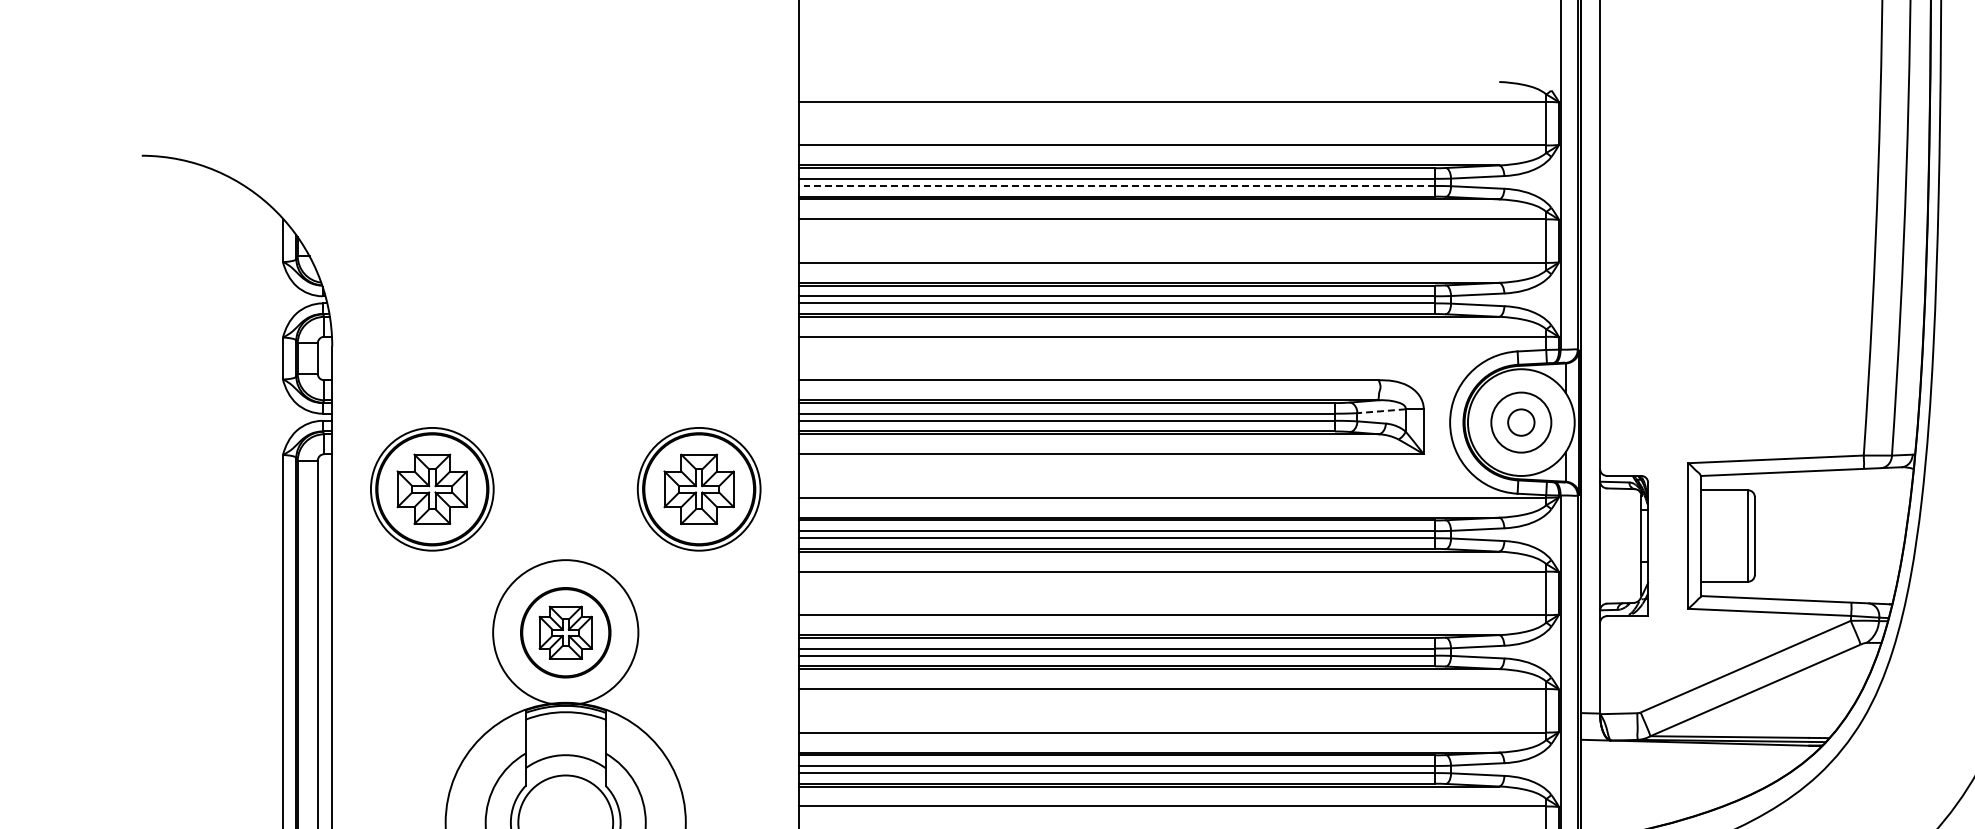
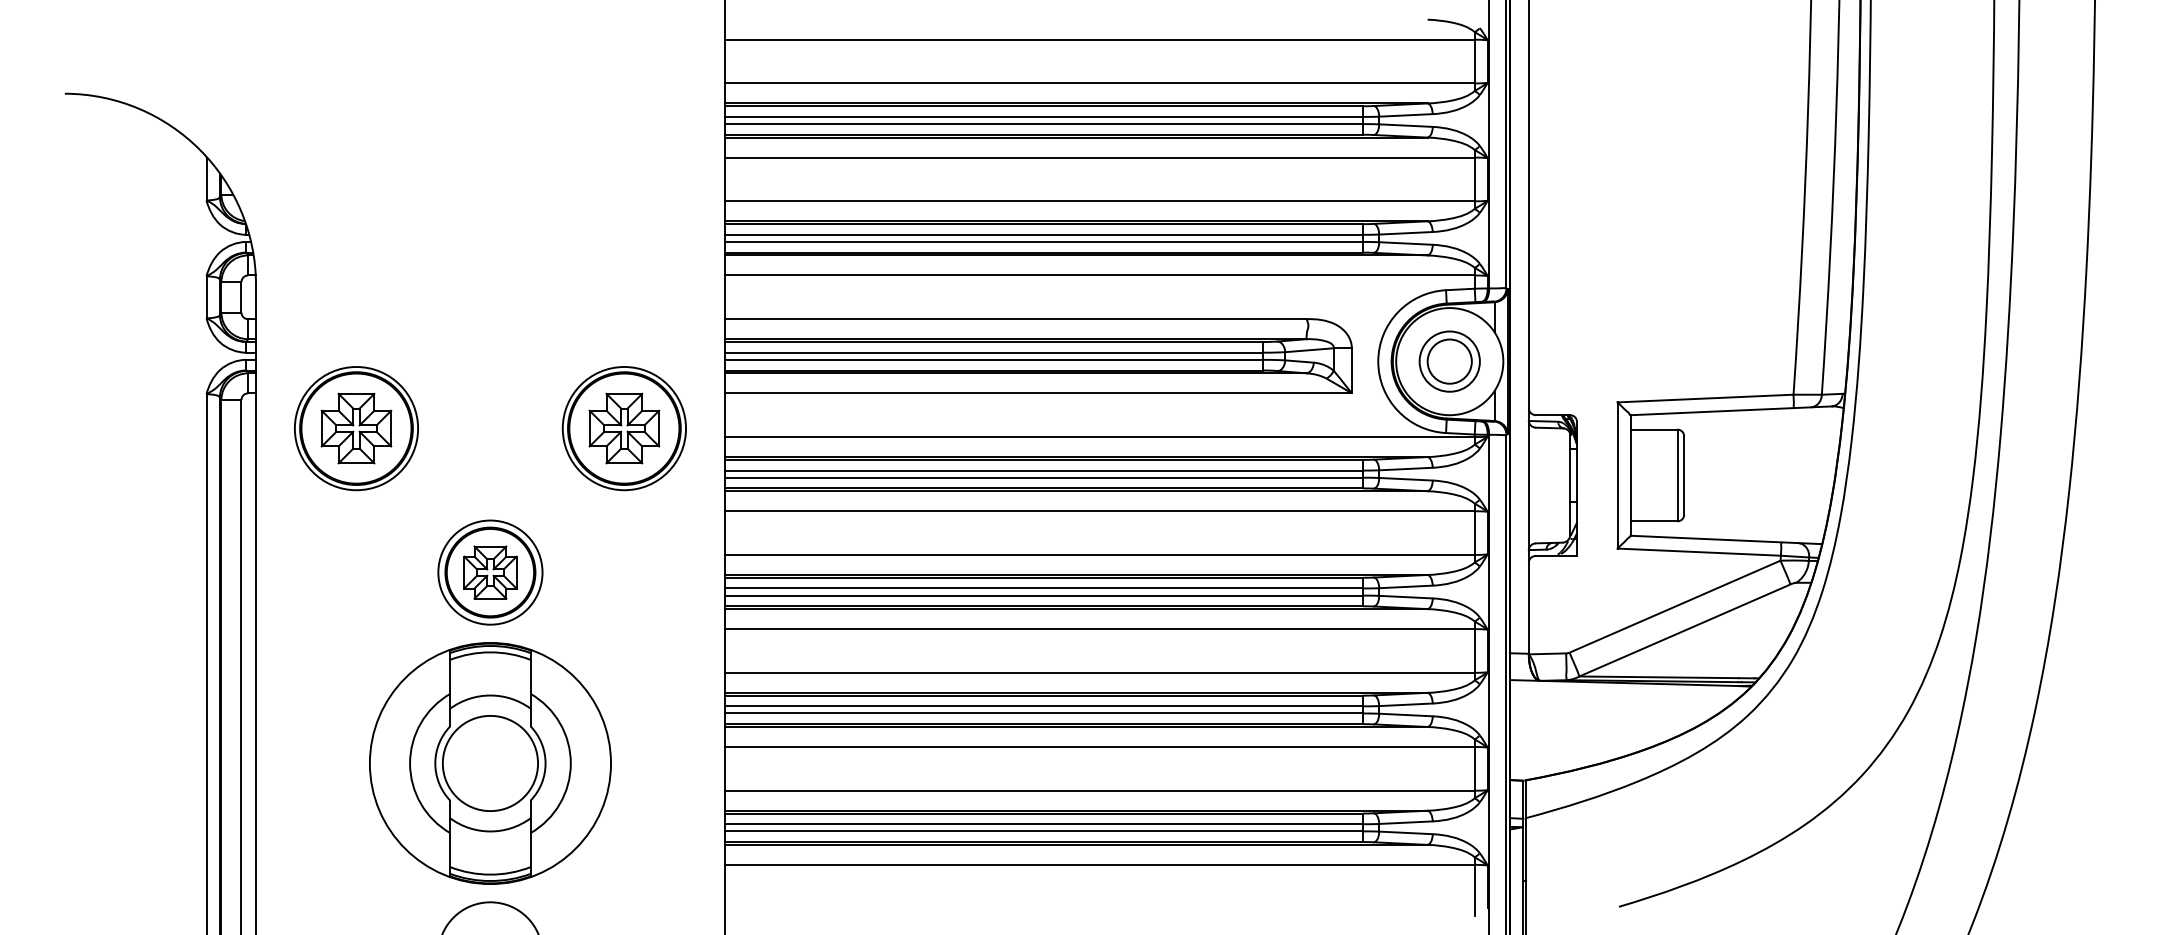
line: (1116, 186) -> (1043, 124), dashed -> solid
line: (1380, 411) -> (1308, 350), dashed -> solid
circle: (1521, 422) -> (1449, 361), size x1.67
circle: (565, 632) -> (490, 572), size x0.71

